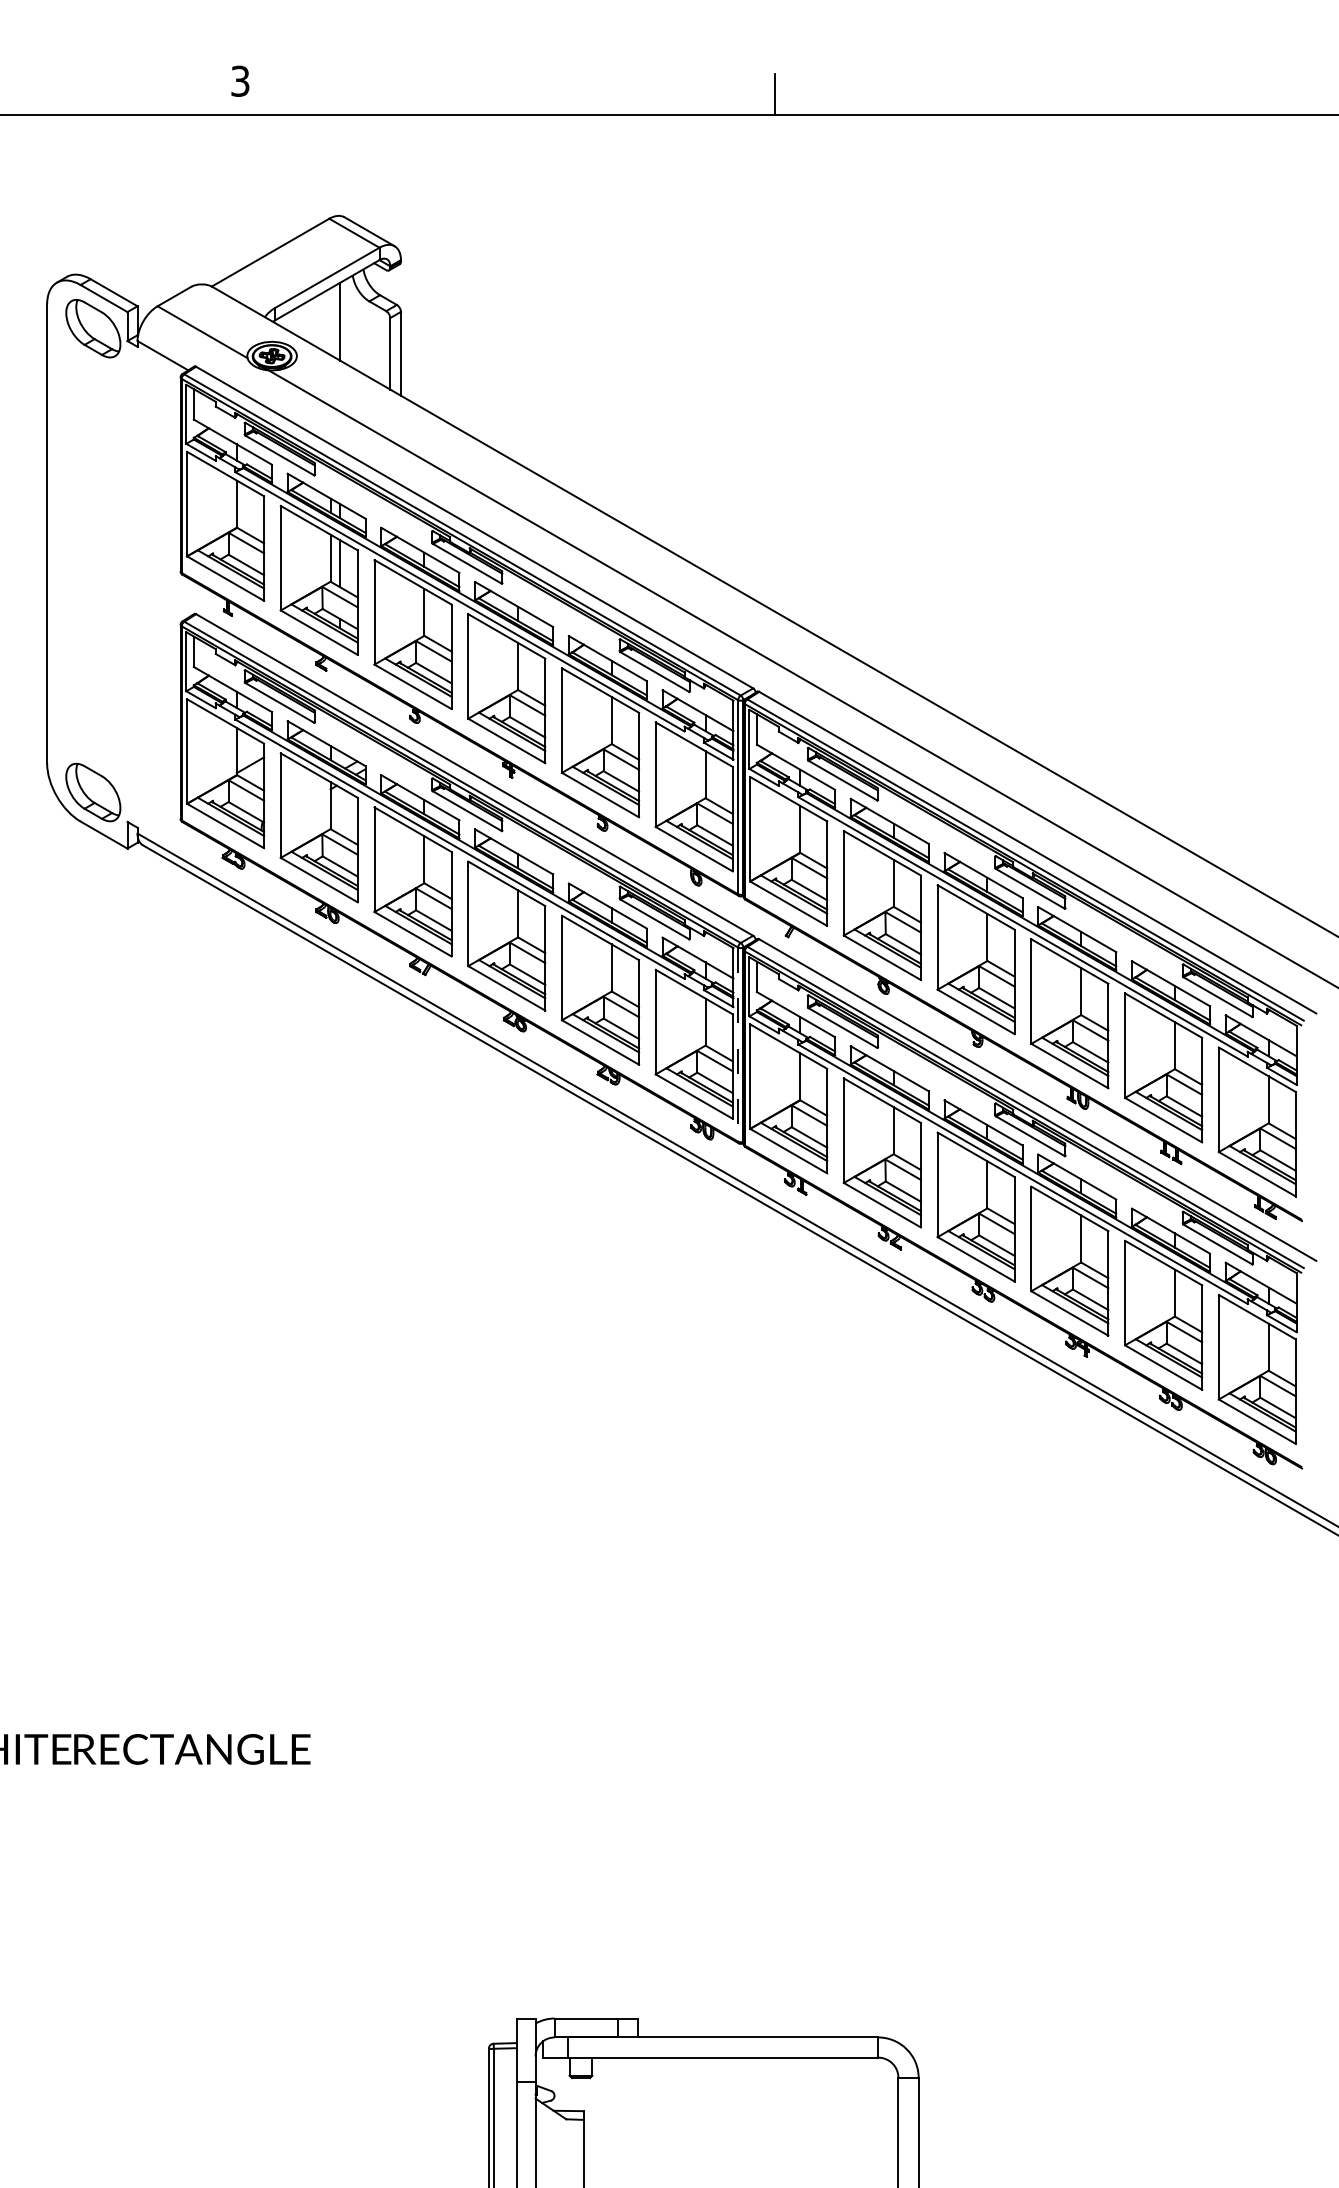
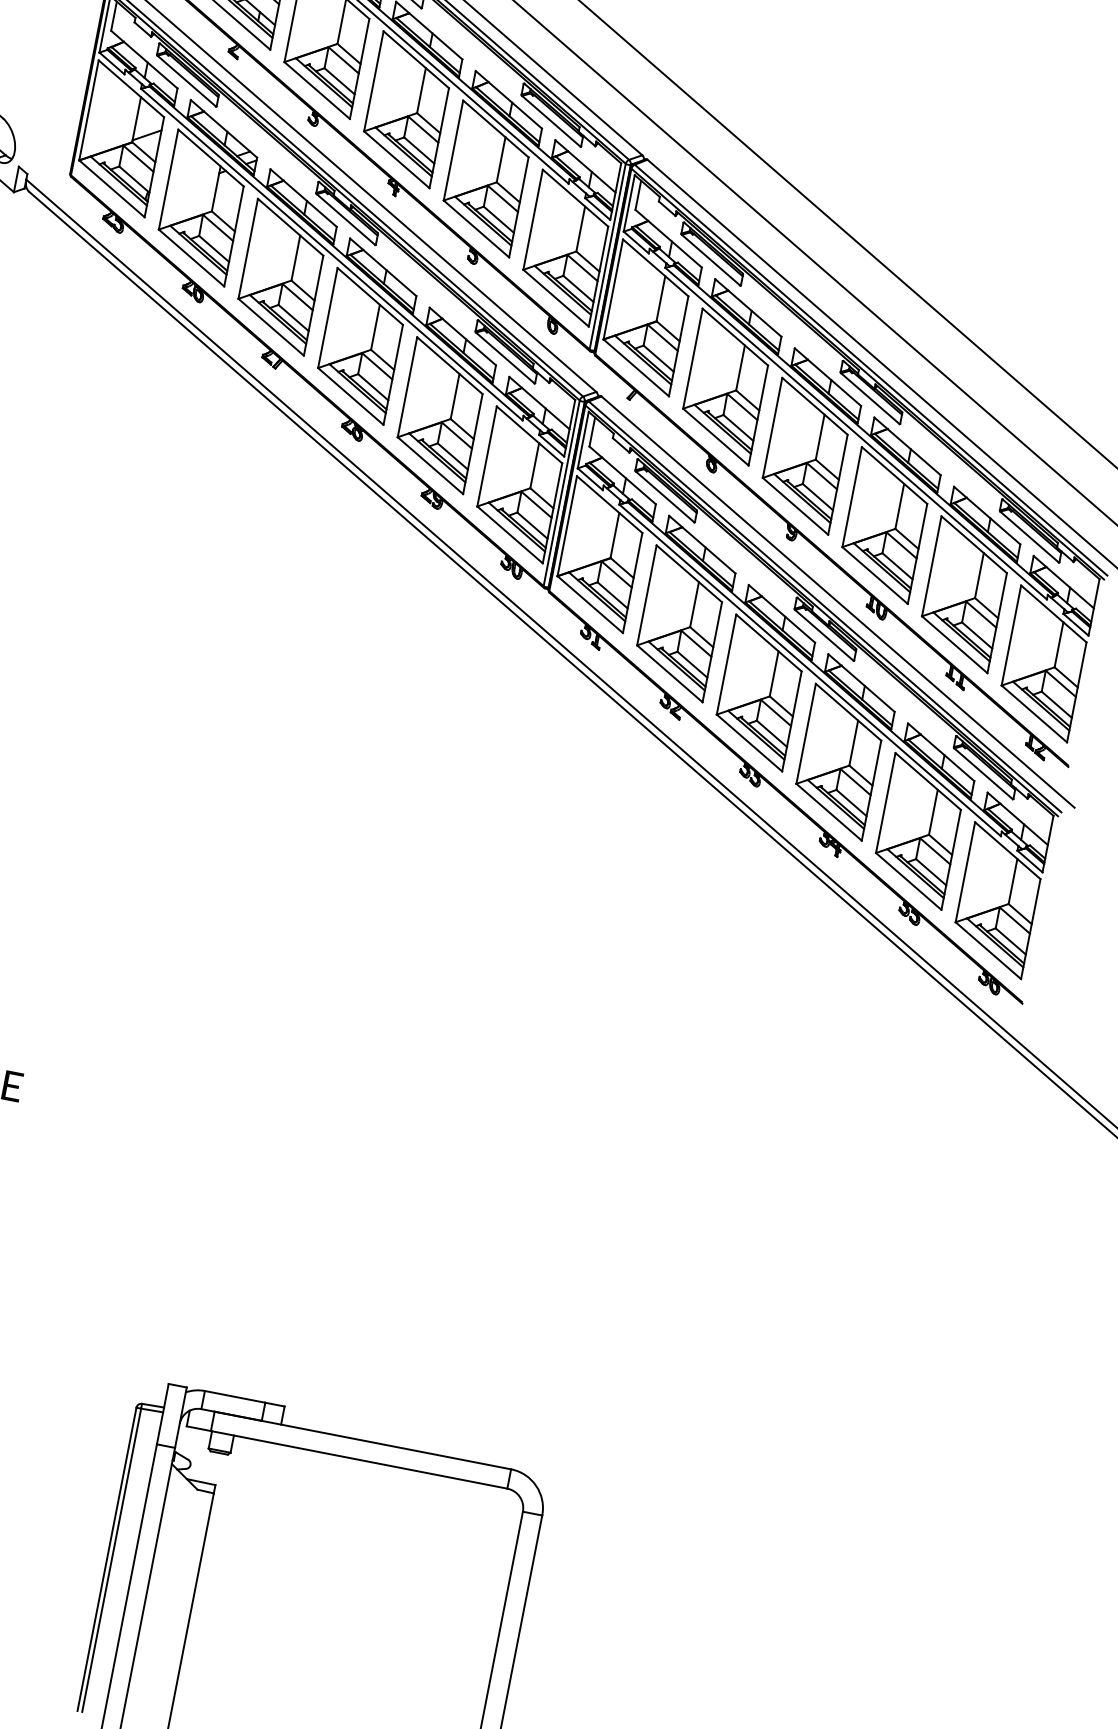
line: (738, 1045) -> (561, 494), dashed -> solid

